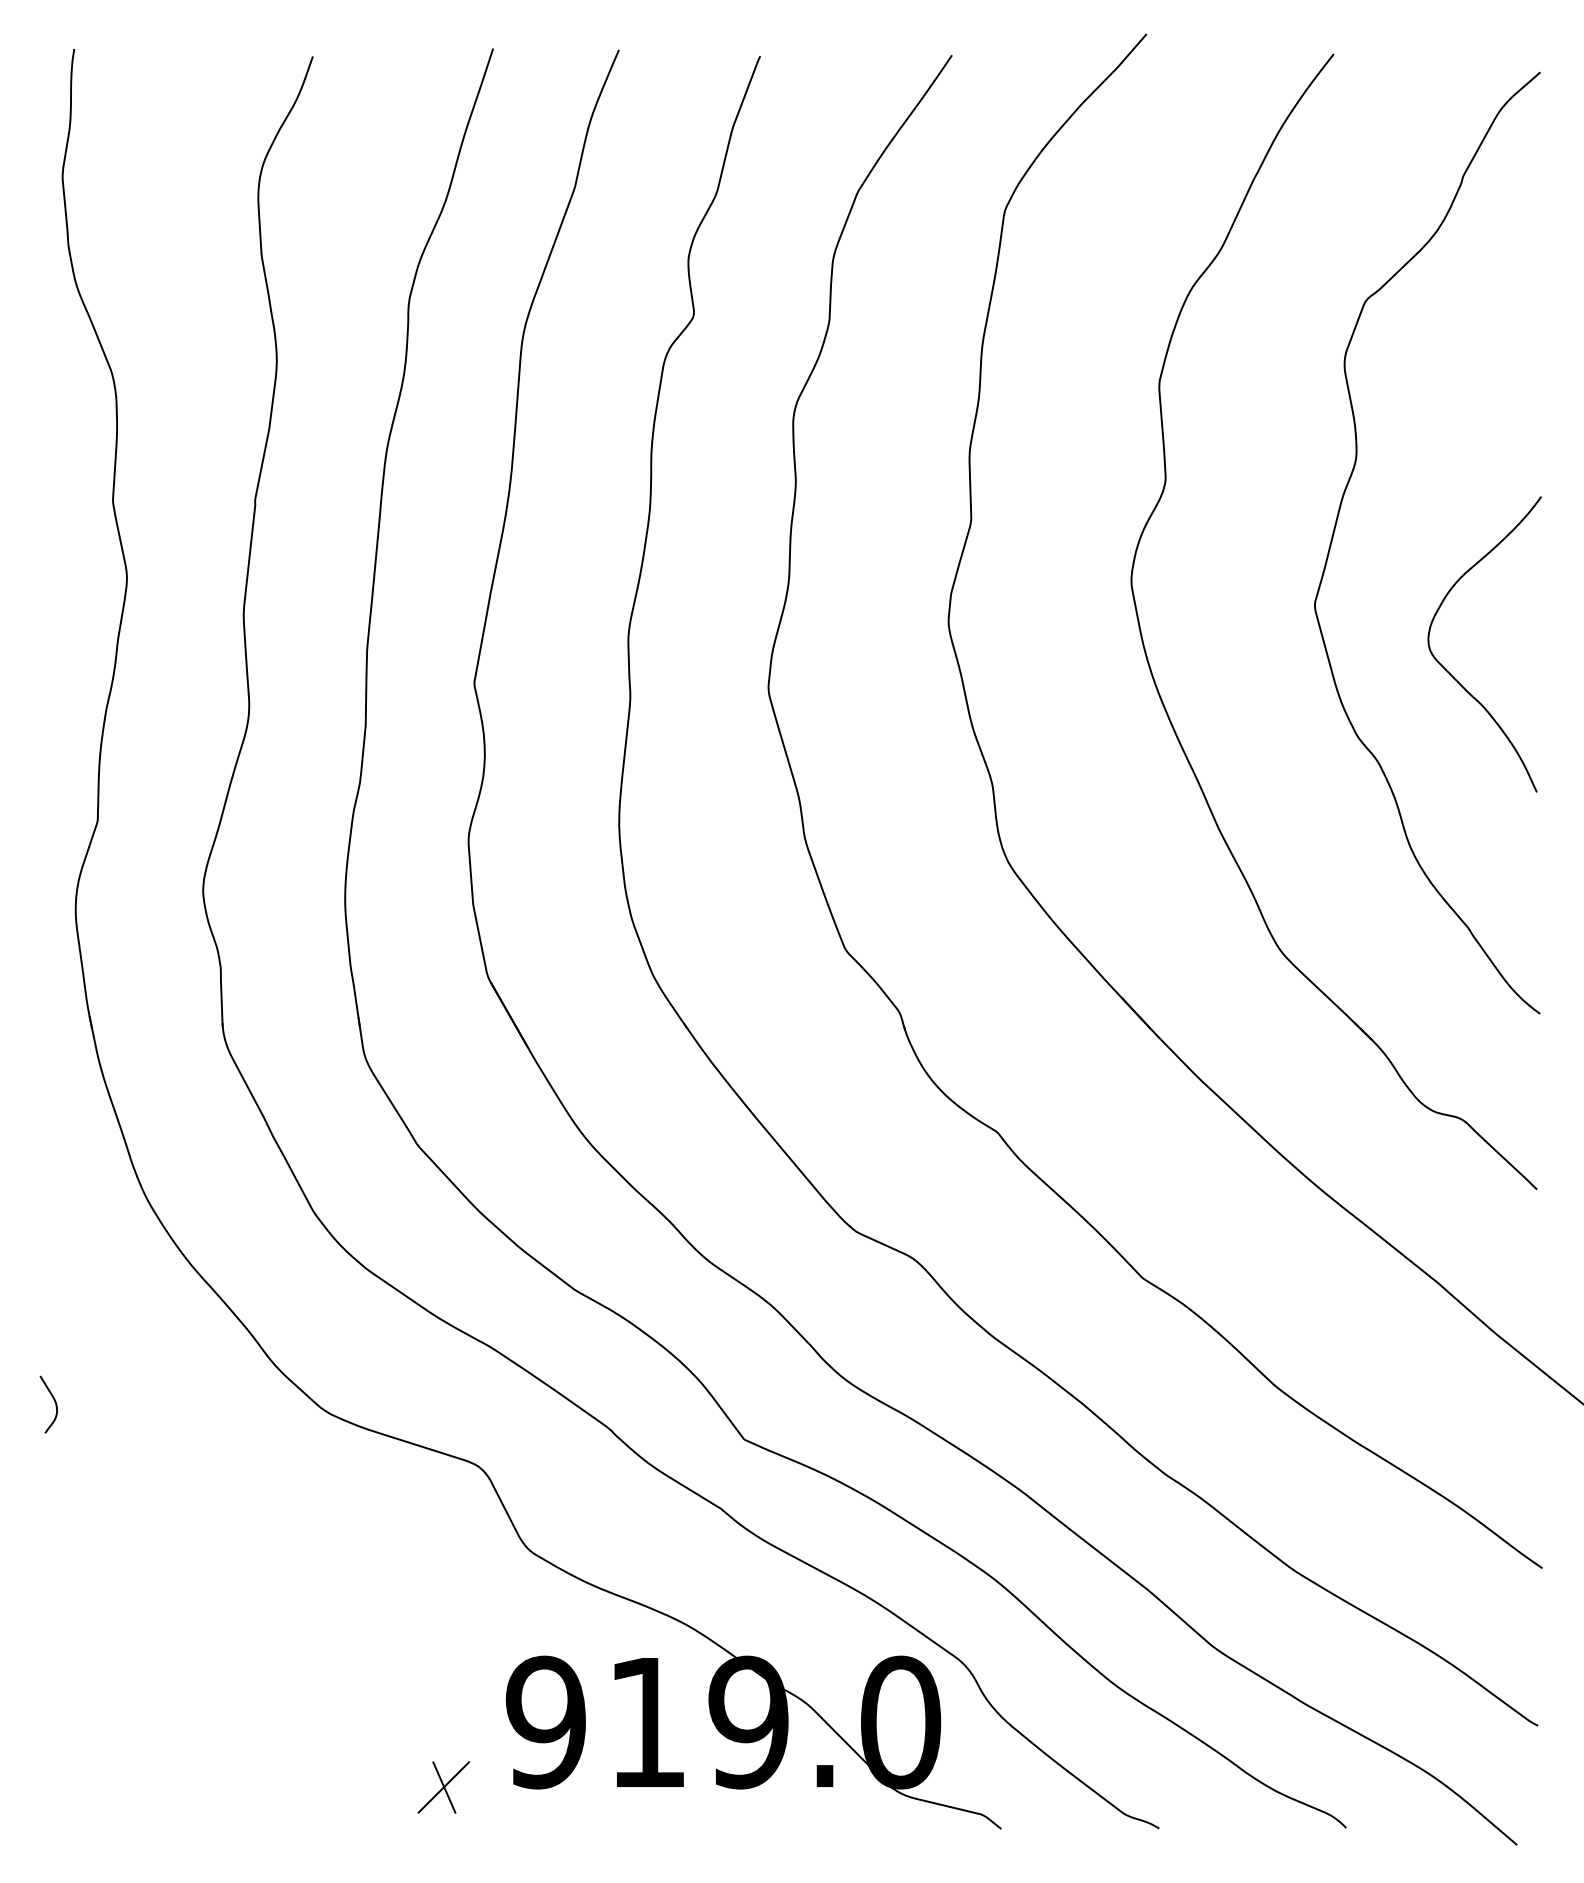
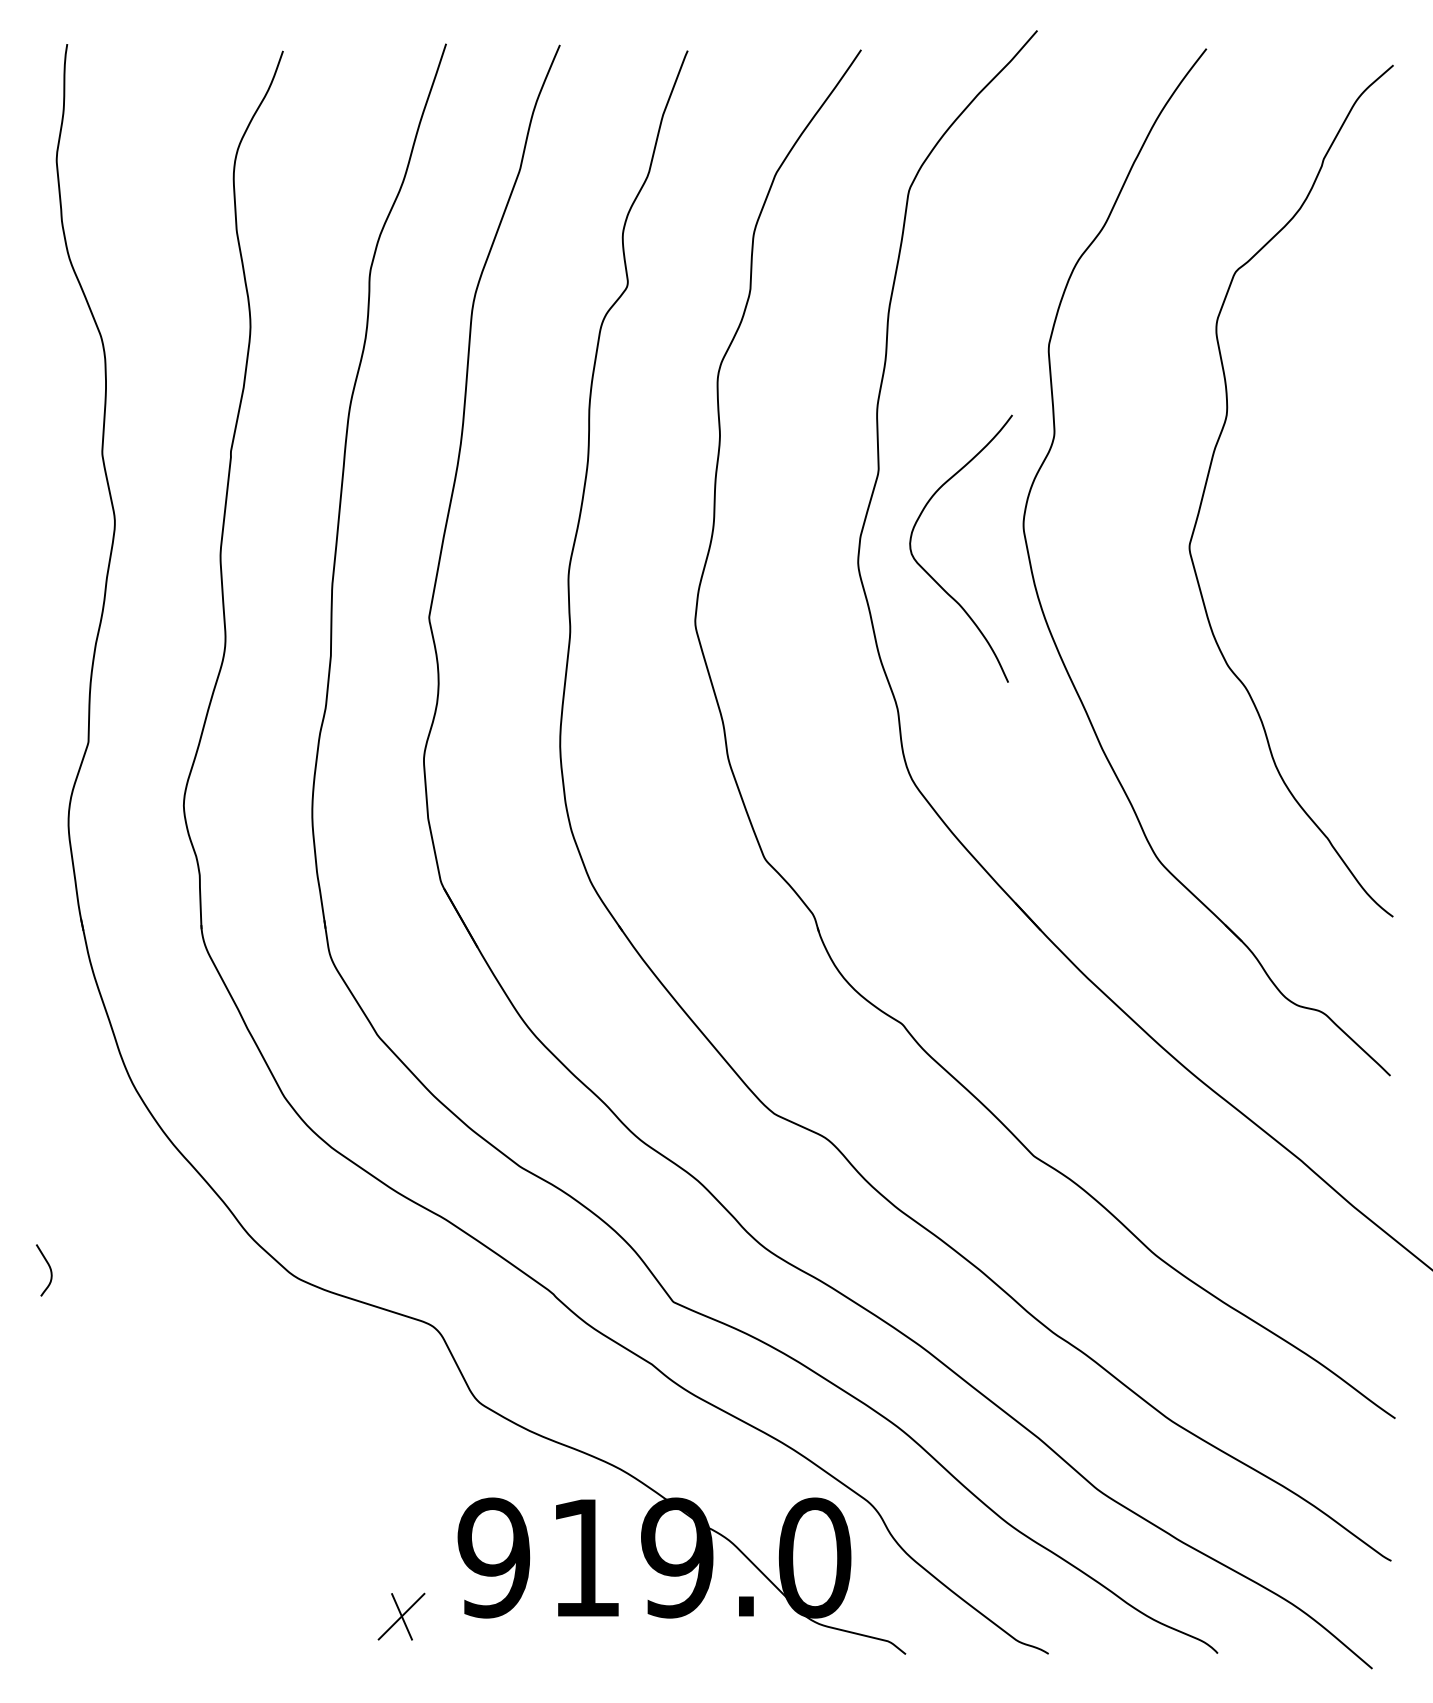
curve: (1453, 675) -> (932, 576), moved

